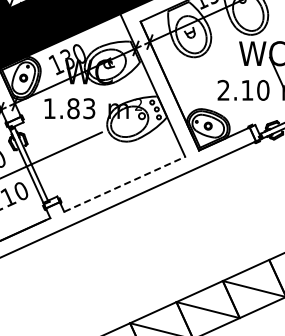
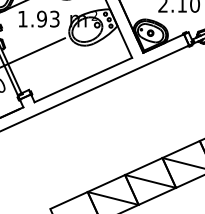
text: (73, 108) -> (42, 18), 1.83 -> 1.93
line: (125, 184) -> (83, 80), dashed -> solid

